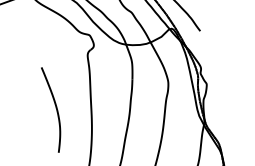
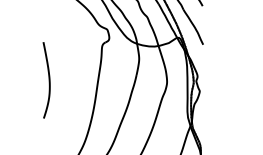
curve: (55, 109) -> (48, 80), moved

